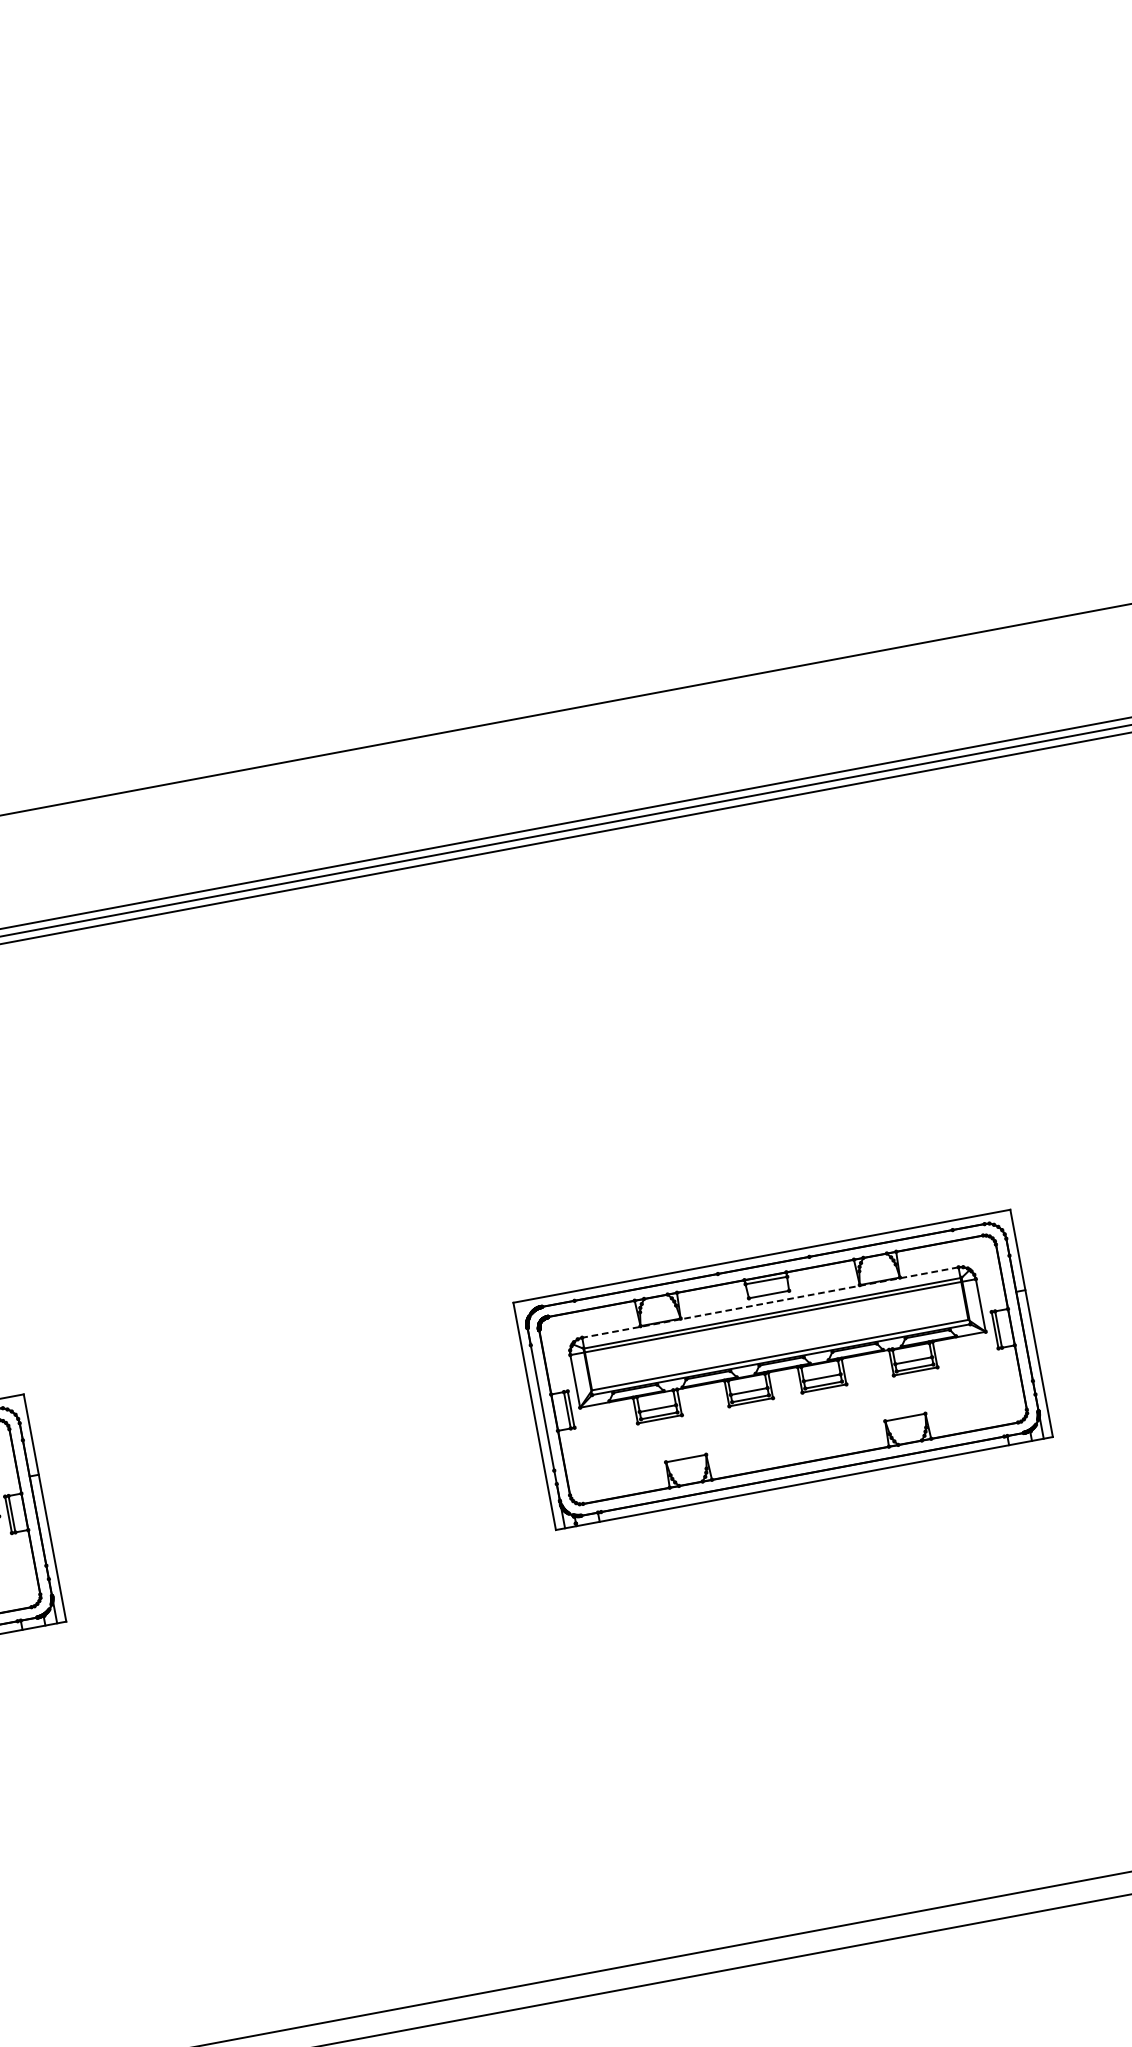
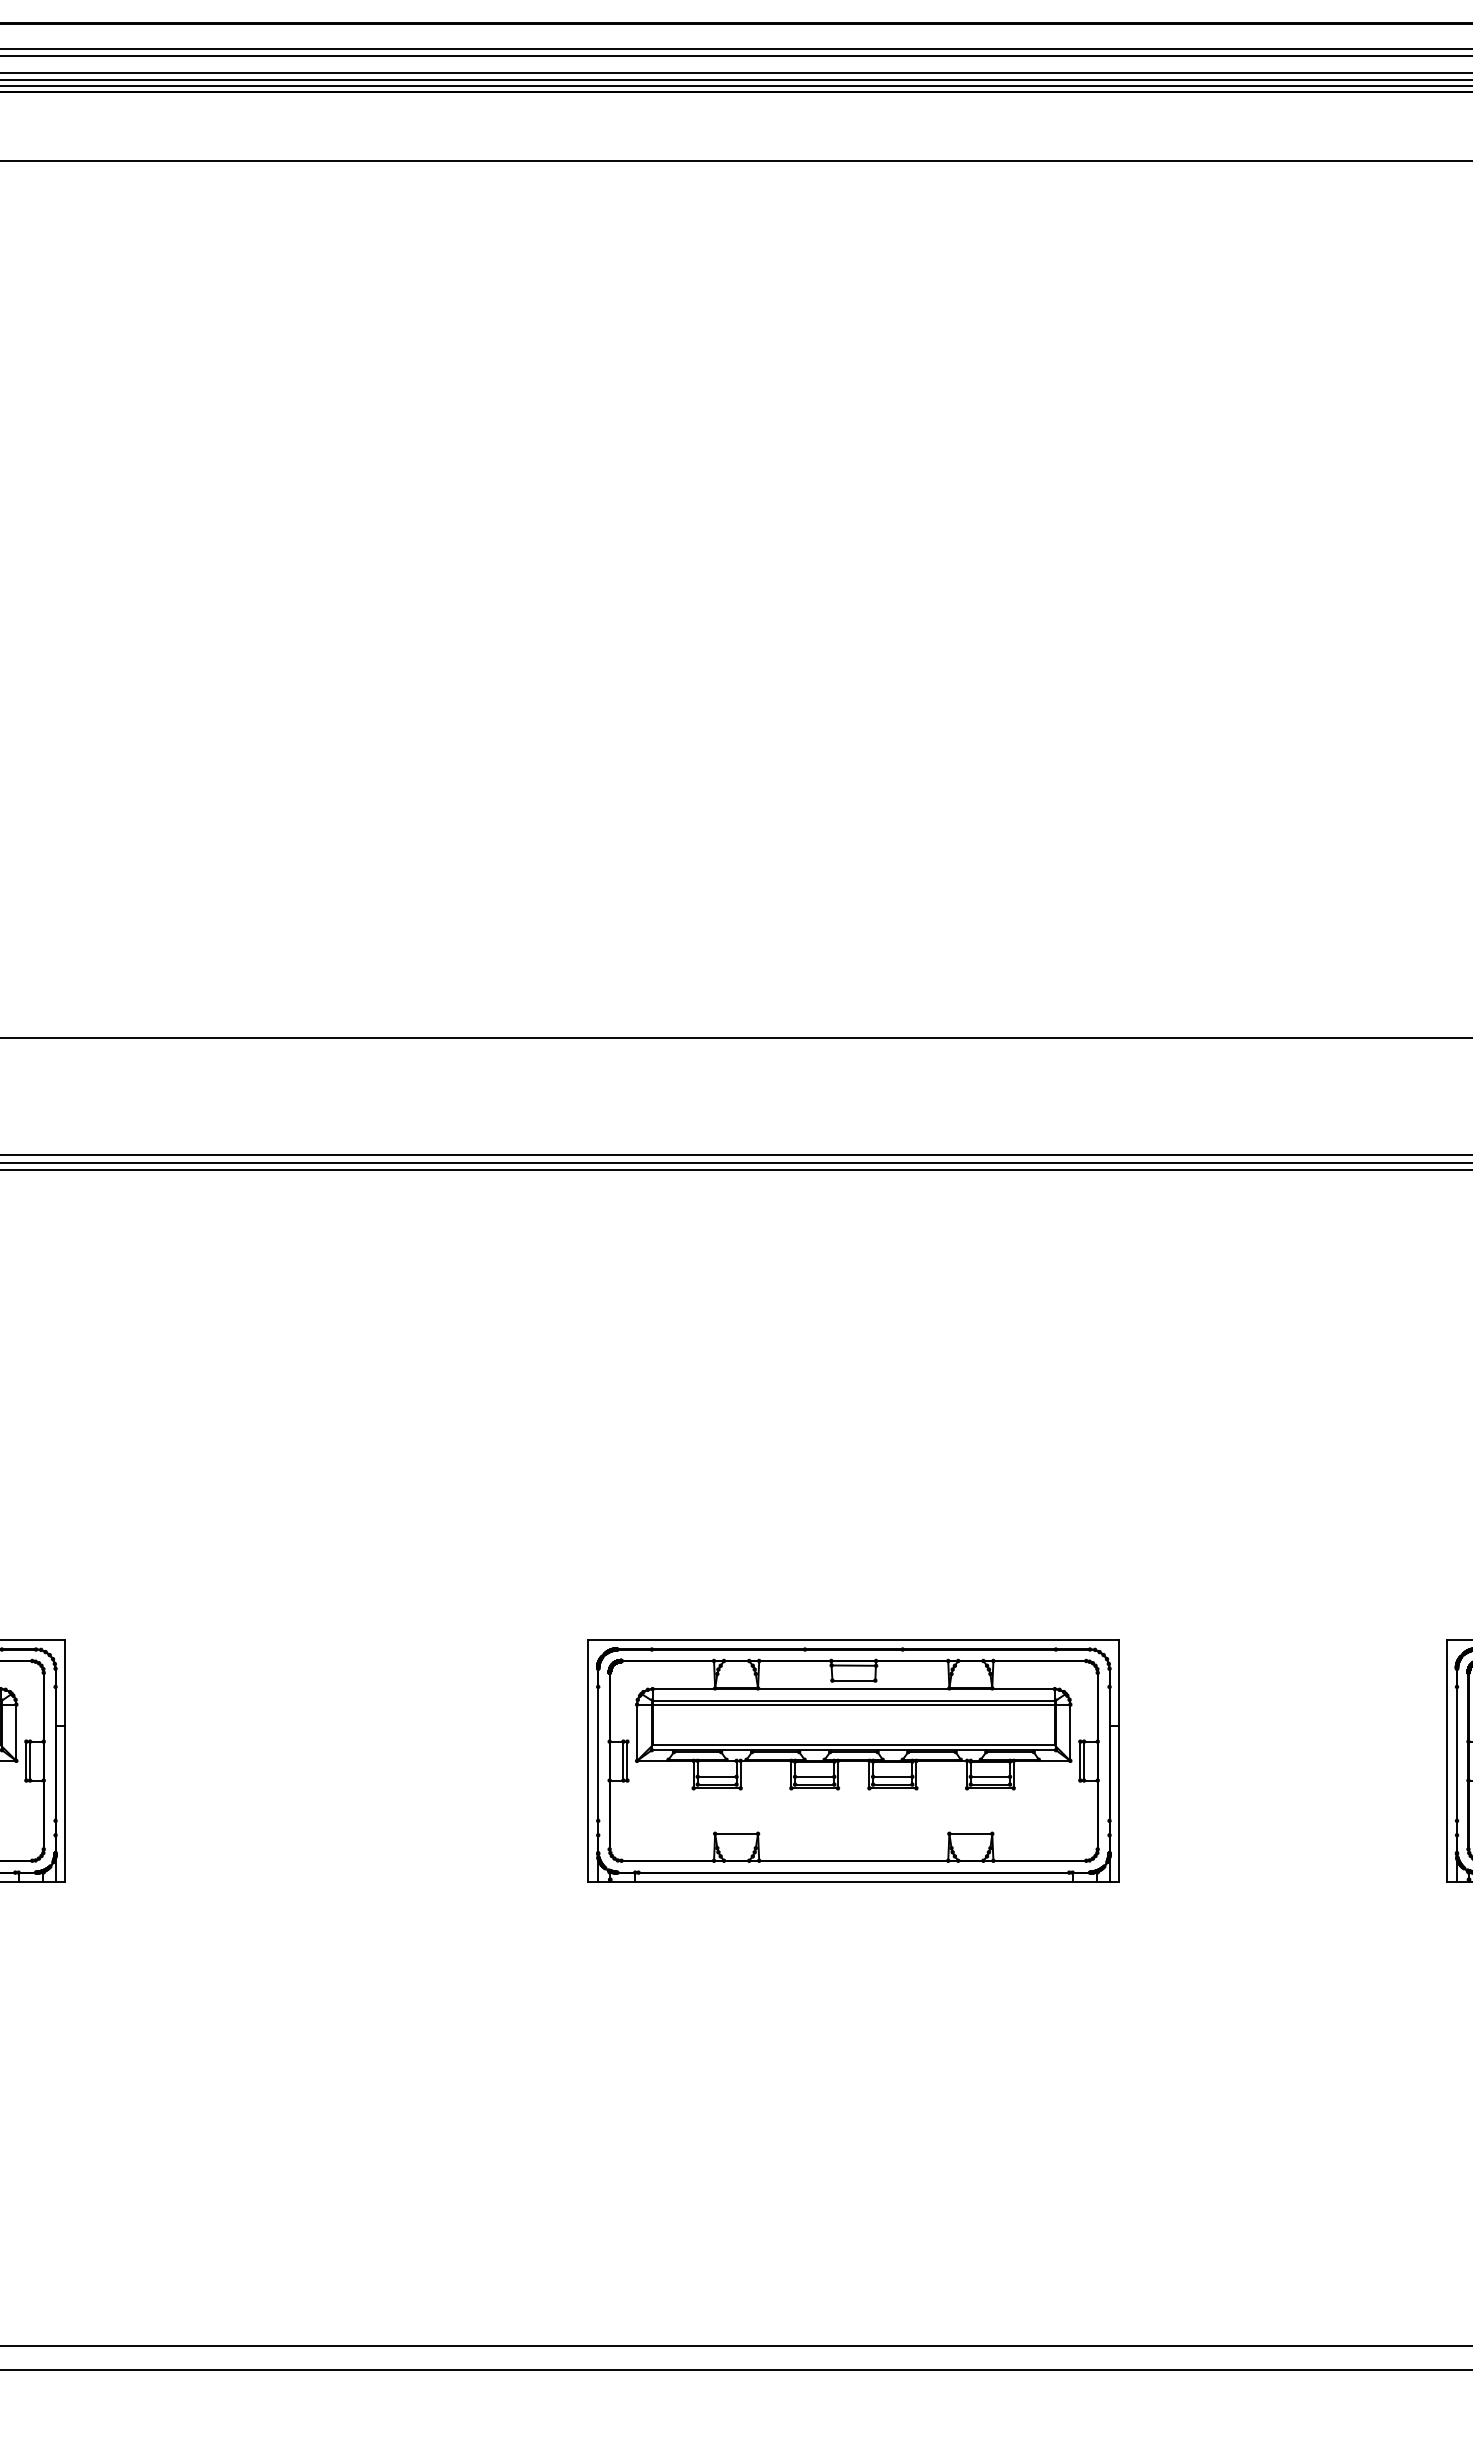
line: (770, 1302) -> (853, 1689), dashed -> solid

